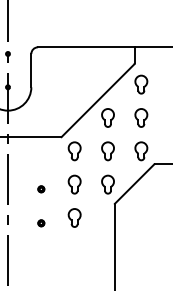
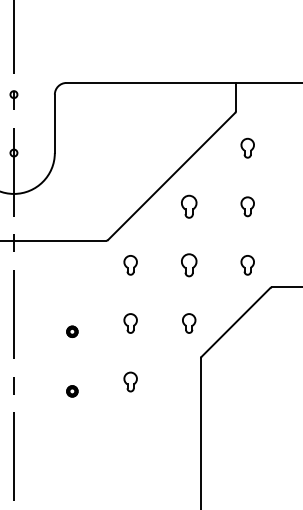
part: (141, 84) -> (247, 148), size x0.6
part: (107, 117) -> (188, 205), size x0.7
part: (141, 117) -> (247, 205), size x0.6
part: (74, 151) -> (130, 265), size x0.6
part: (107, 151) -> (188, 265), size x0.7
part: (141, 151) -> (247, 265), size x0.6
part: (74, 184) -> (130, 323), size x0.6
part: (107, 184) -> (188, 323), size x0.6
part: (74, 217) -> (130, 381), size x0.6

